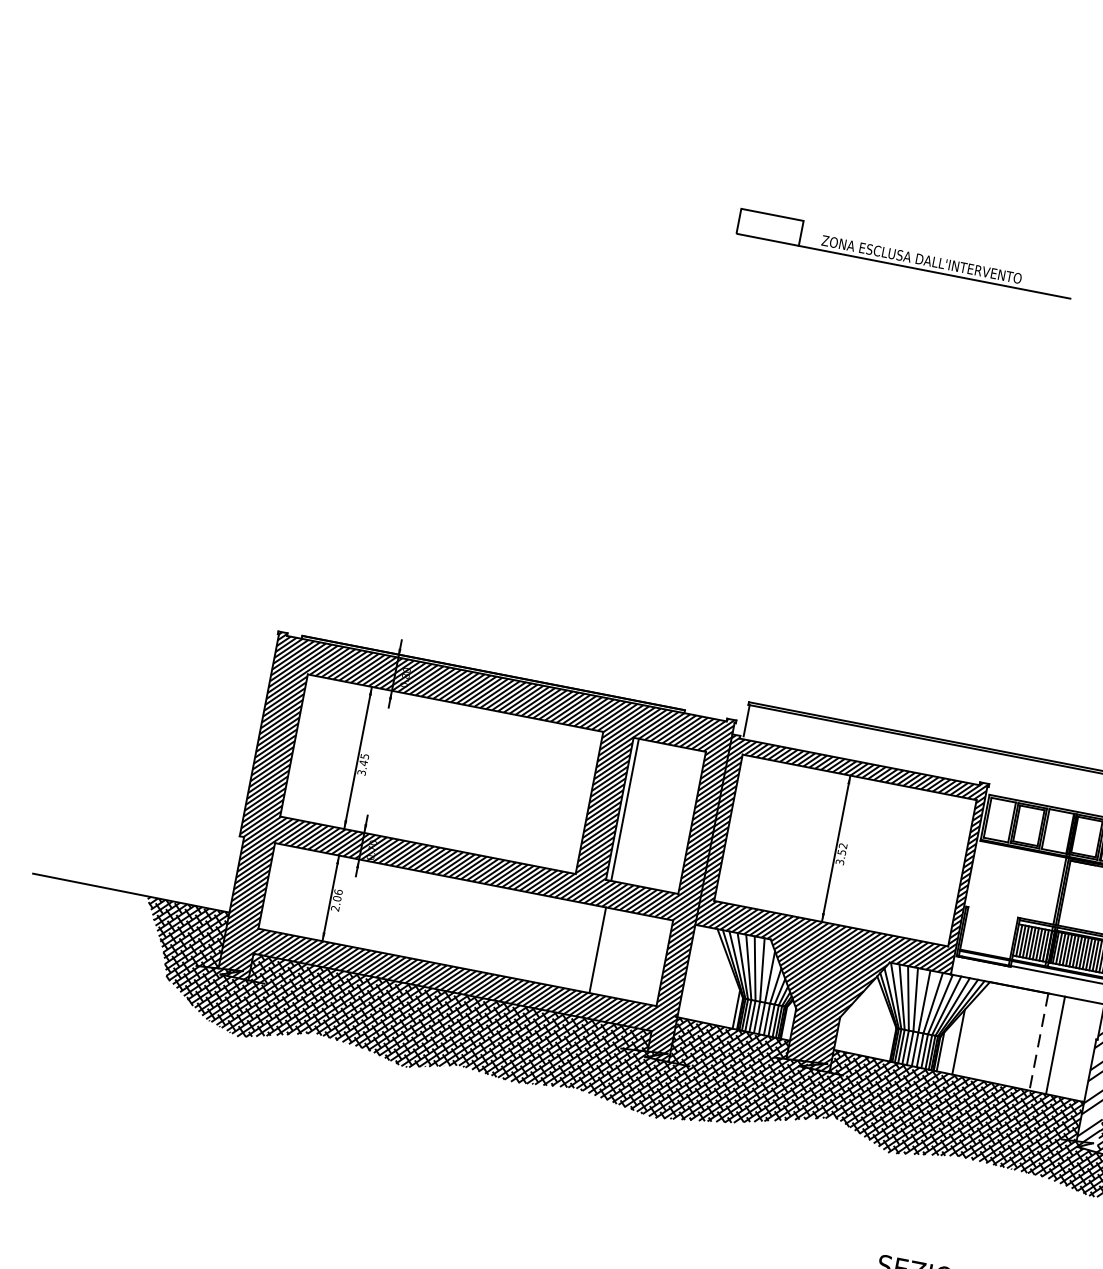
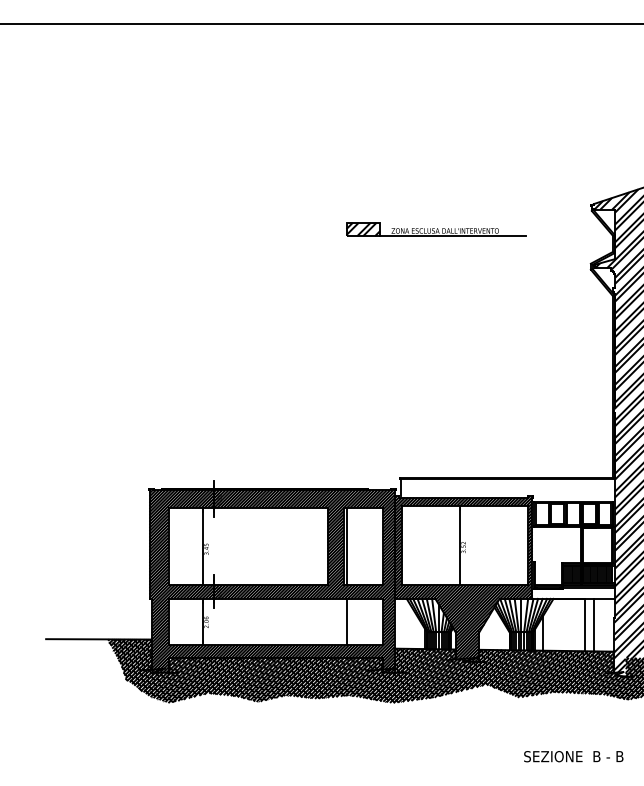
hatch: (770, 227) -> (363, 229), added
line: (1037, 1042) -> (584, 625), dashed -> solid

